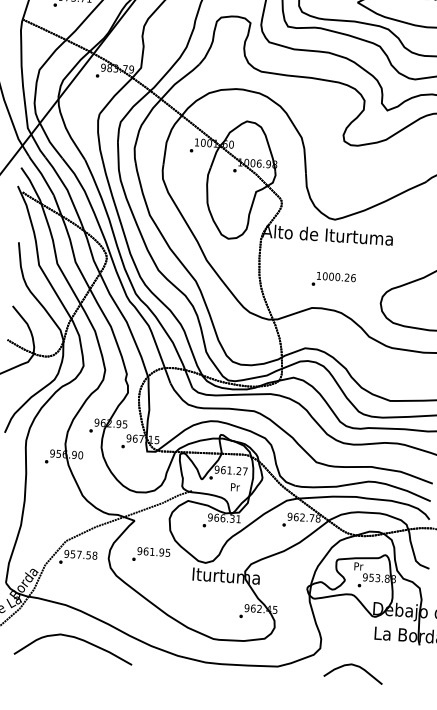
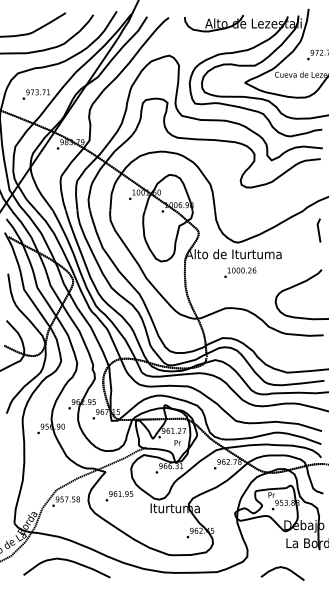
text: (334, 279) -> (240, 272), moved
curve: (353, 666) -> (282, 568), moved

